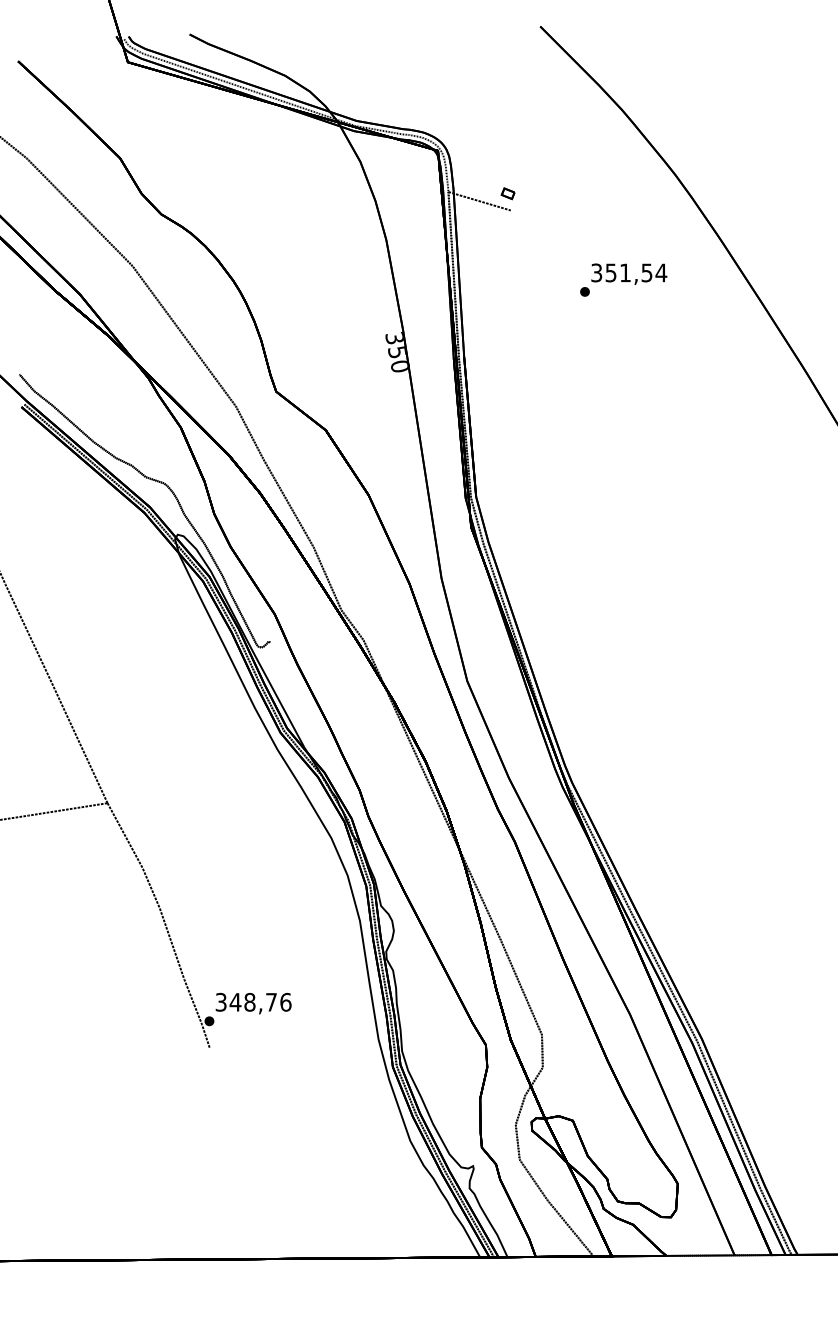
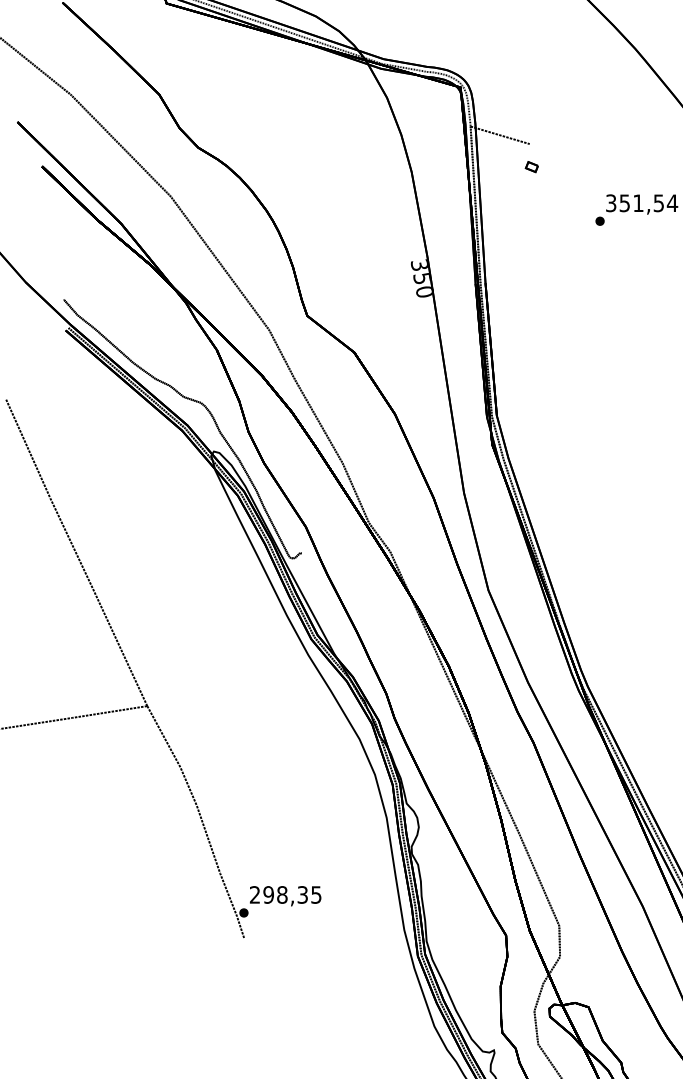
part: (507, 193) -> (531, 166), moved
text: (253, 1001) -> (285, 894), 348,76 -> 298,35

